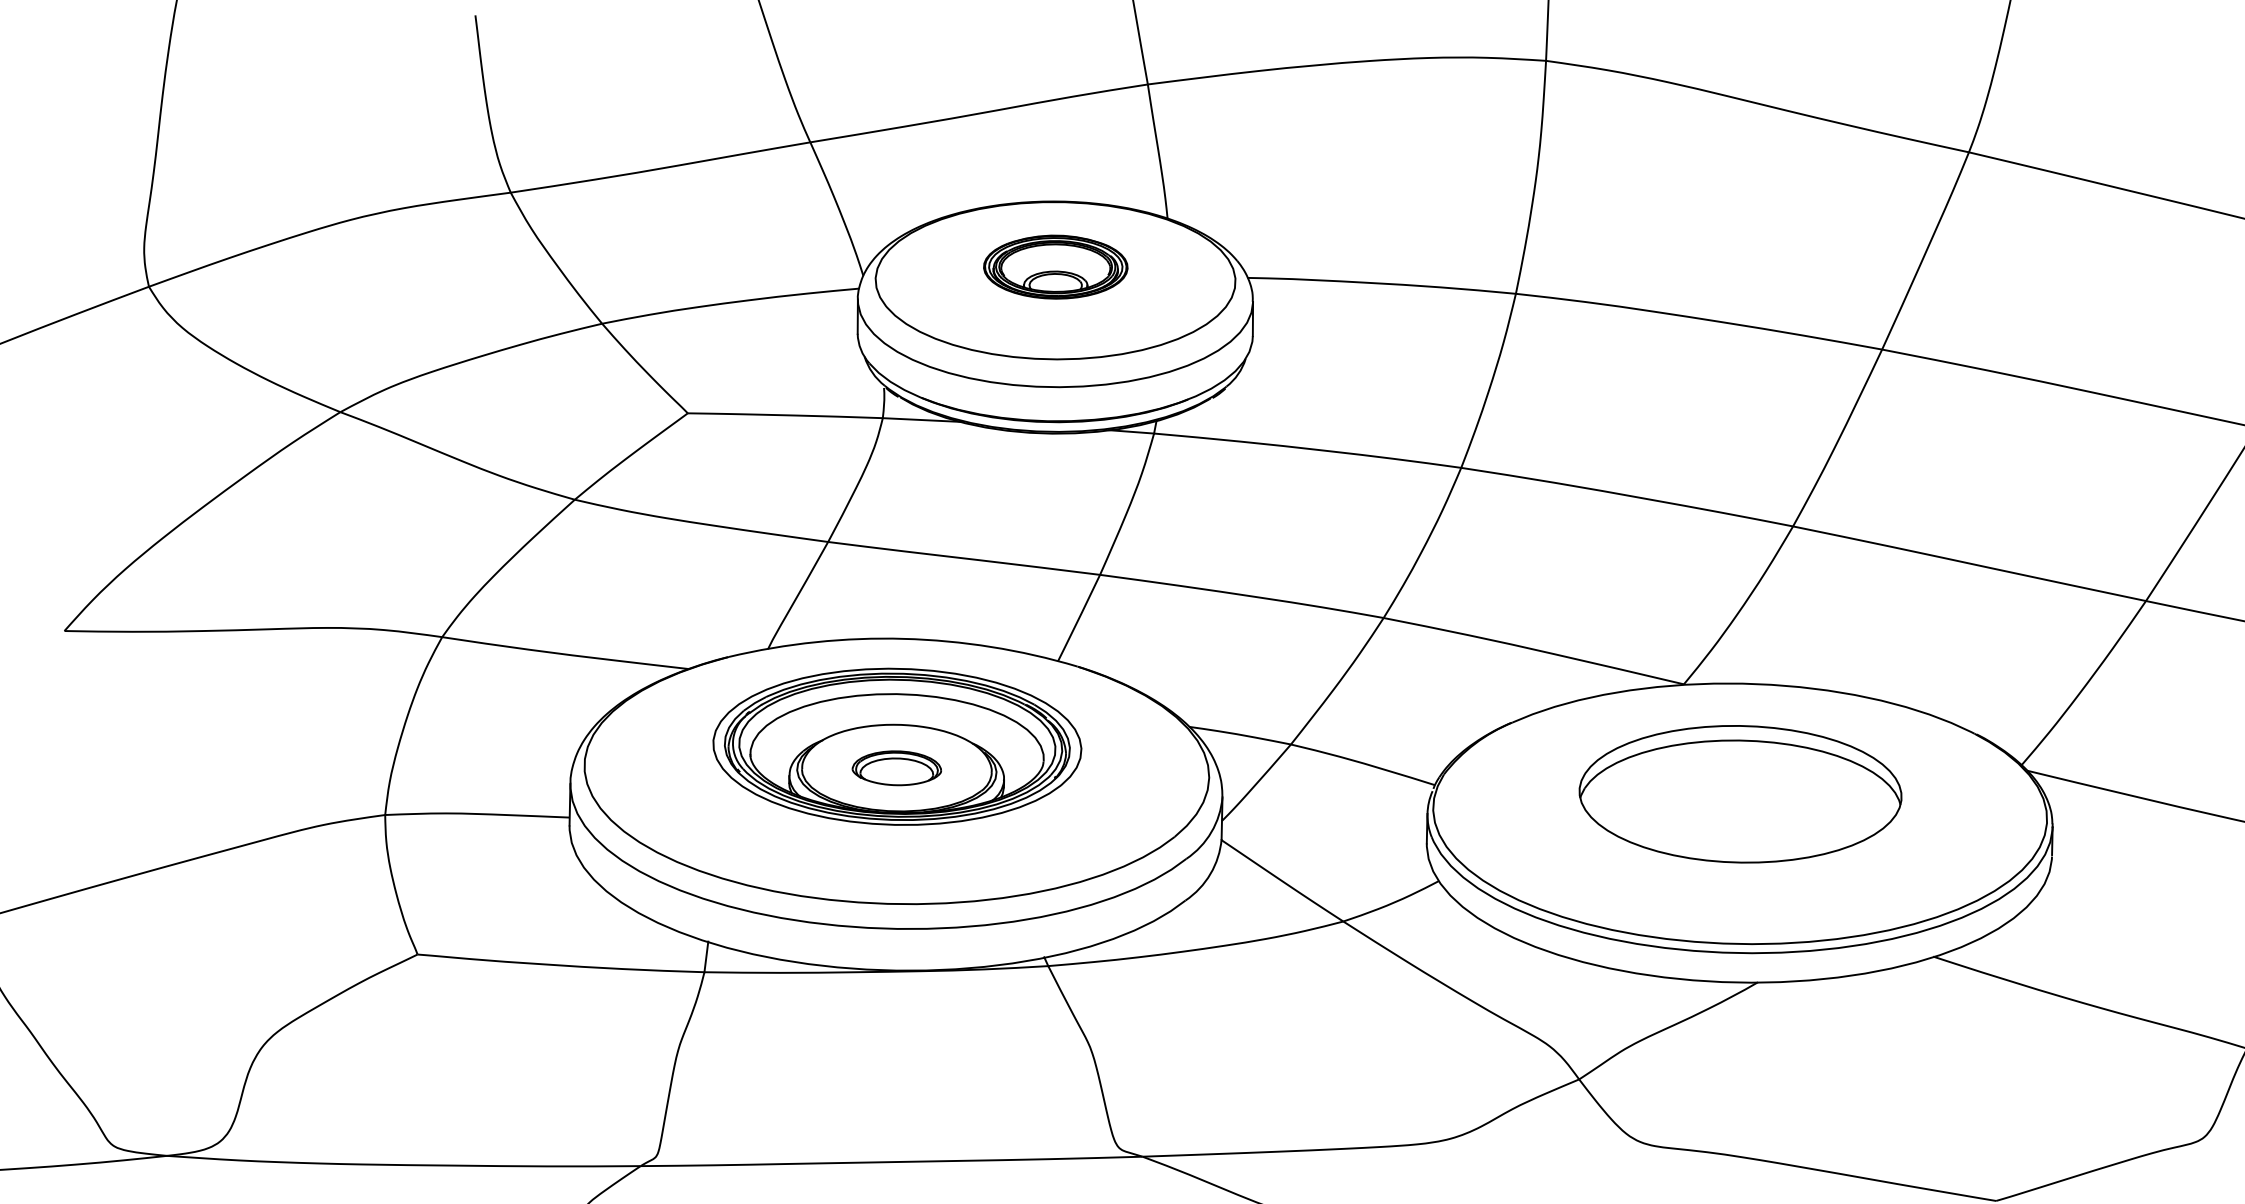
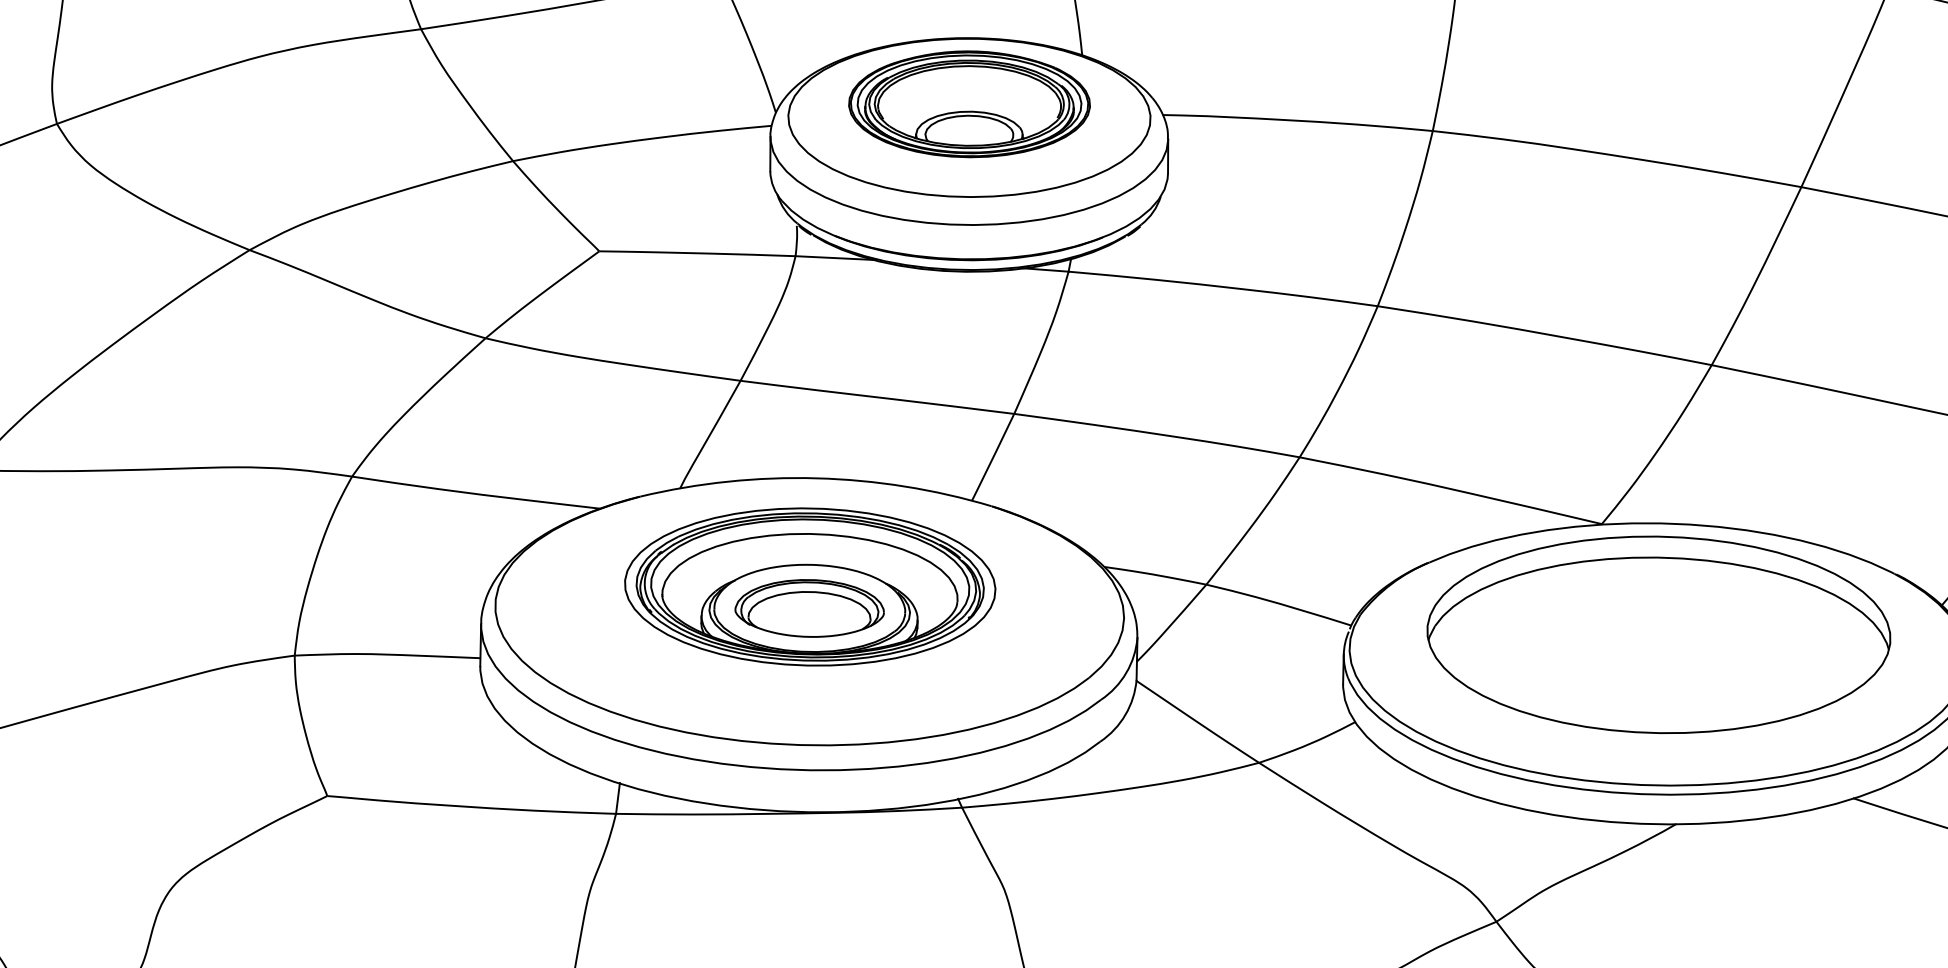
part: (1055, 266) -> (969, 103), size x1.67
part: (896, 768) -> (809, 608), size x1.67
part: (1740, 793) -> (1658, 633), size x1.43

